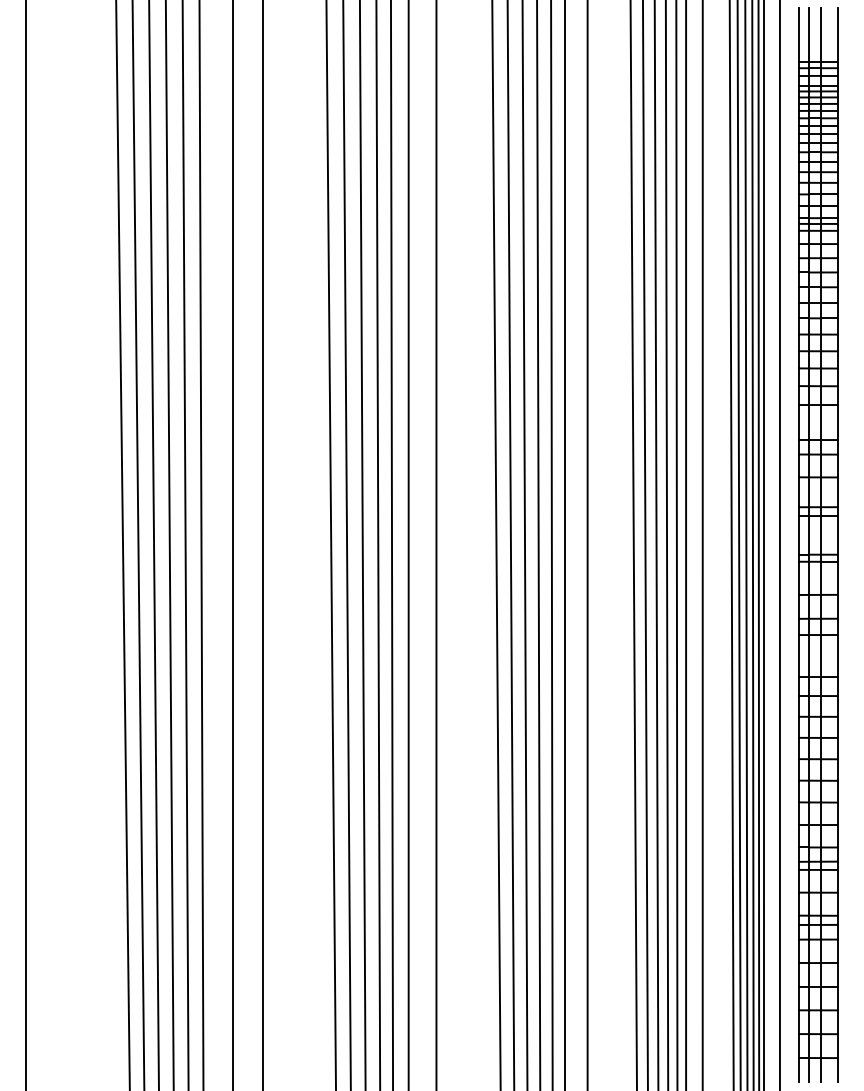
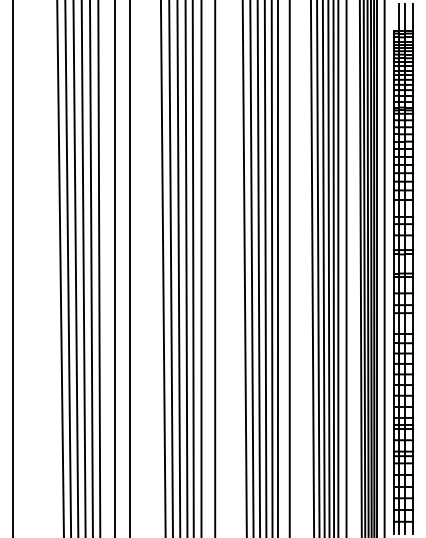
line: (799, 33) -> (394, 16), removed

